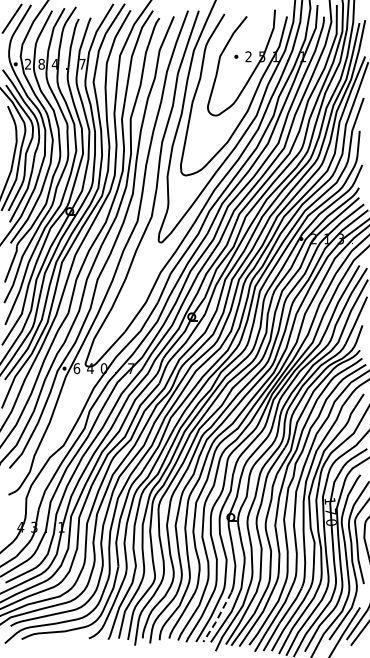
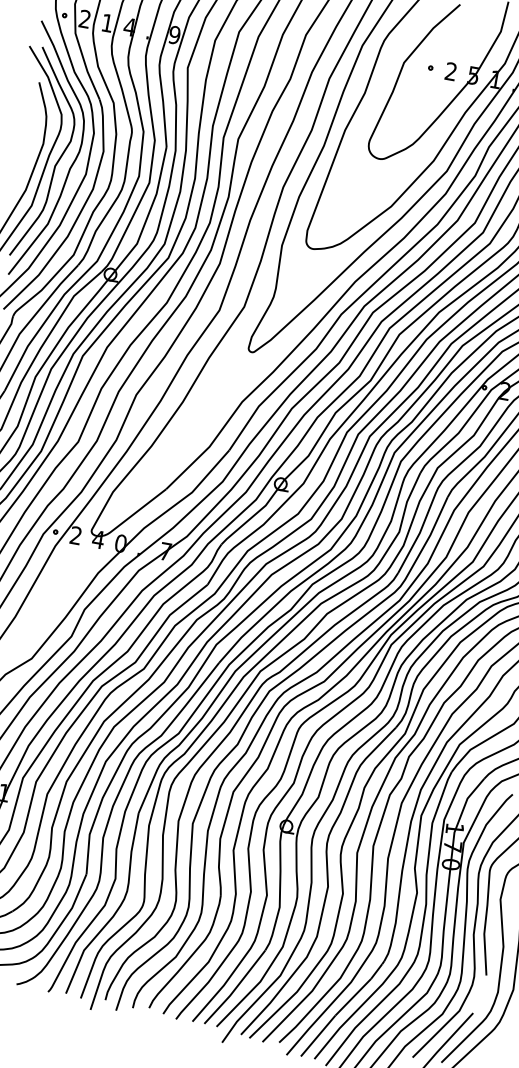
text: (41, 63) -> (107, 21), 8 -> 1
text: (82, 63) -> (174, 33), 7 -> 9
text: (76, 368) -> (75, 535), 6 -> 2
line: (218, 617) -> (236, 987), dashed -> solid

